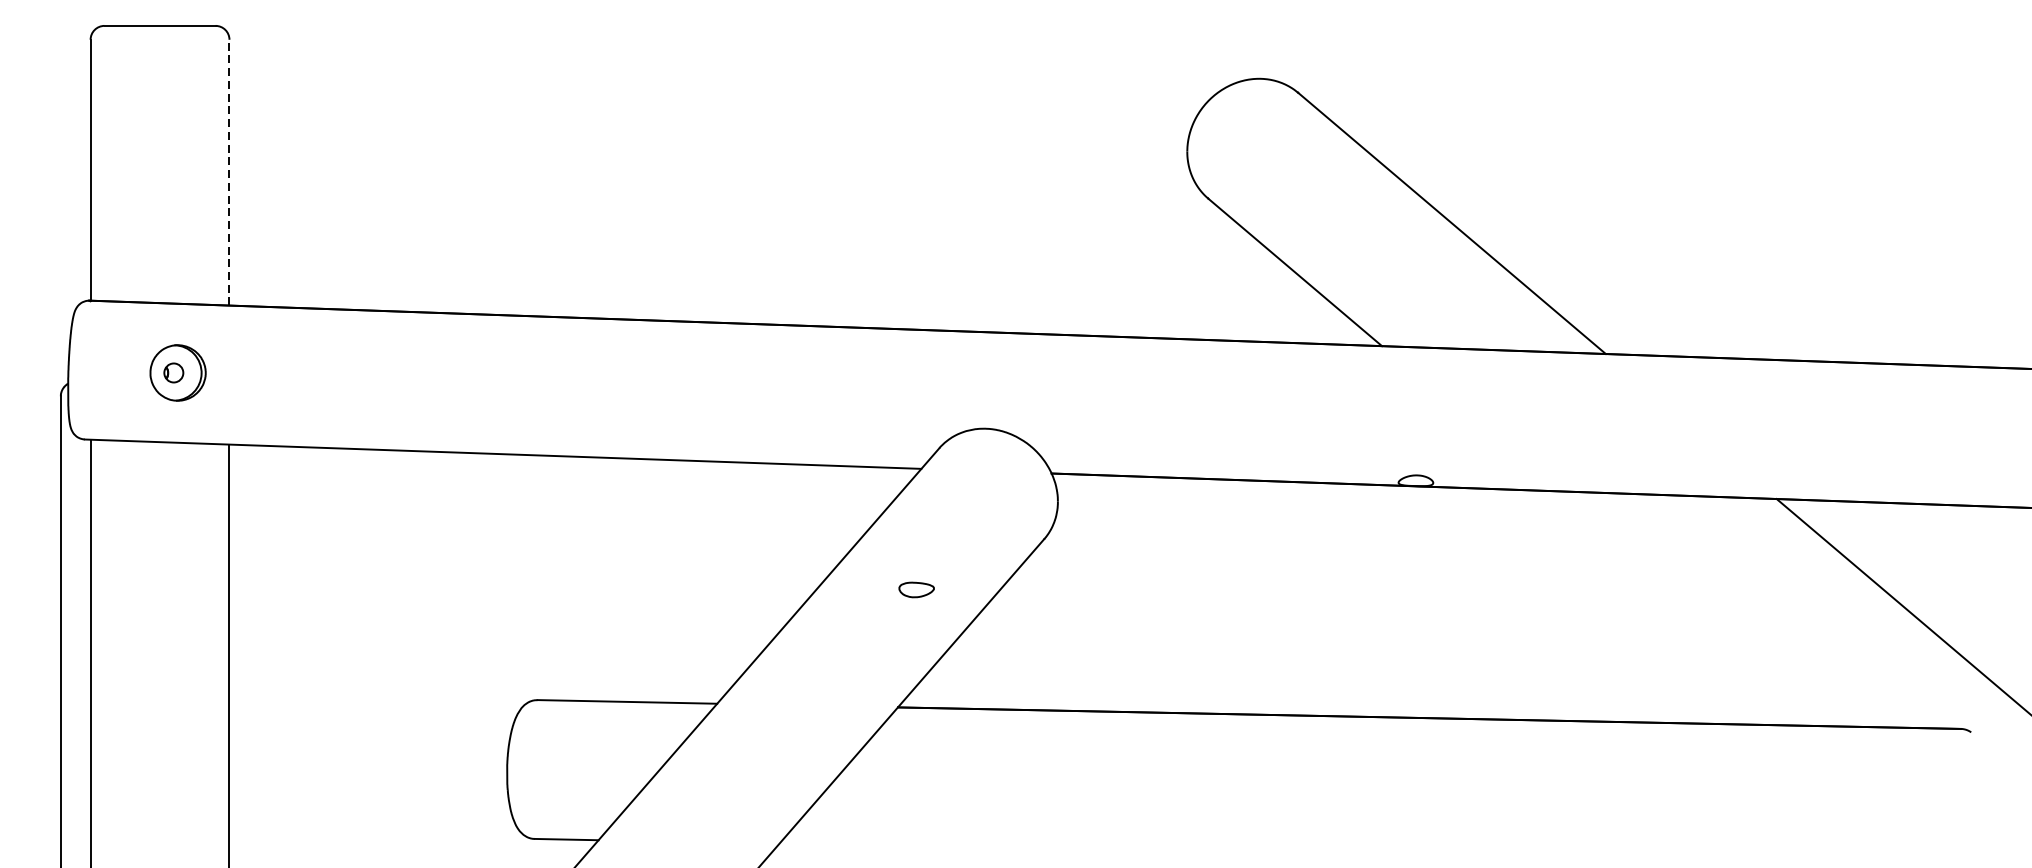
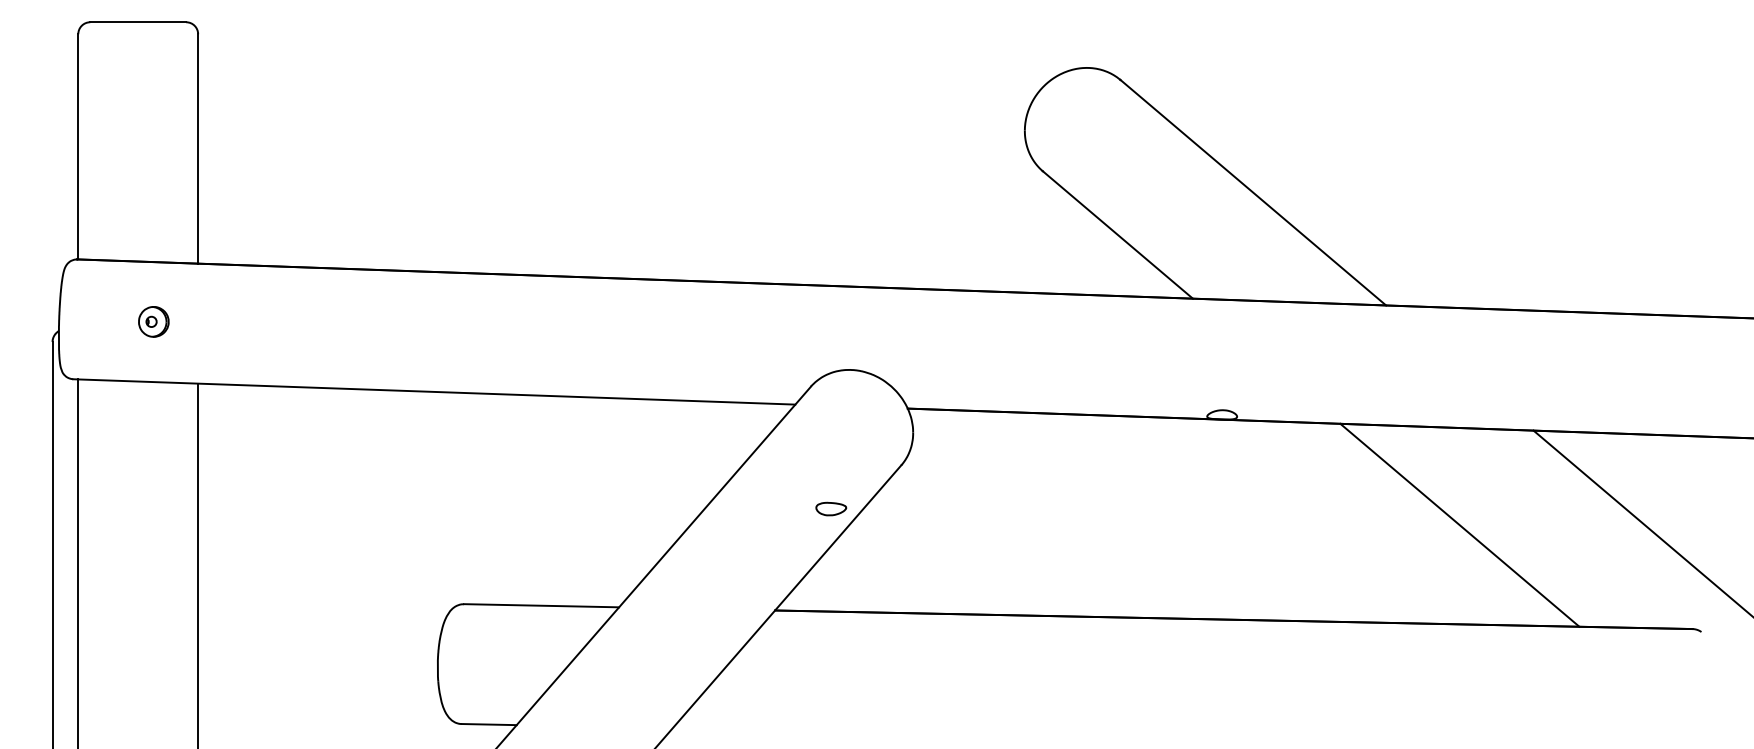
line: (229, 172) -> (198, 148), dashed -> solid
part: (177, 372) -> (153, 321), size x0.62
part: (916, 589) -> (831, 508), moved
line: (1690, 607) -> (1459, 524), added

